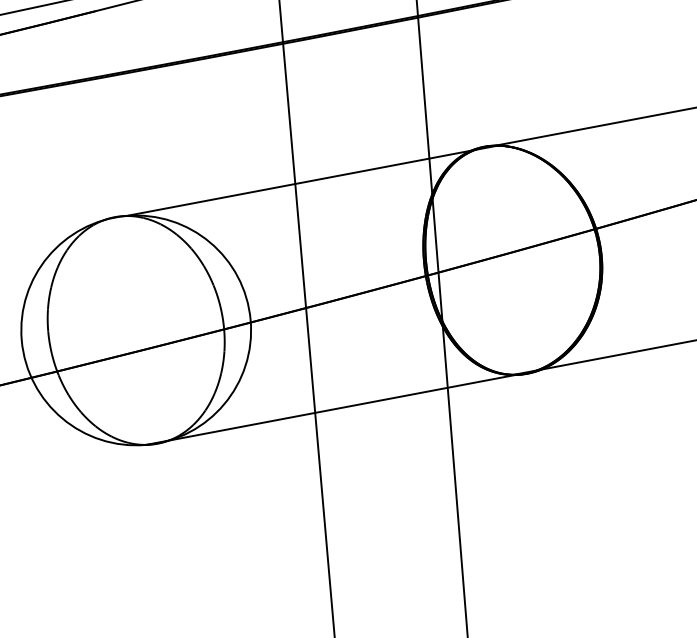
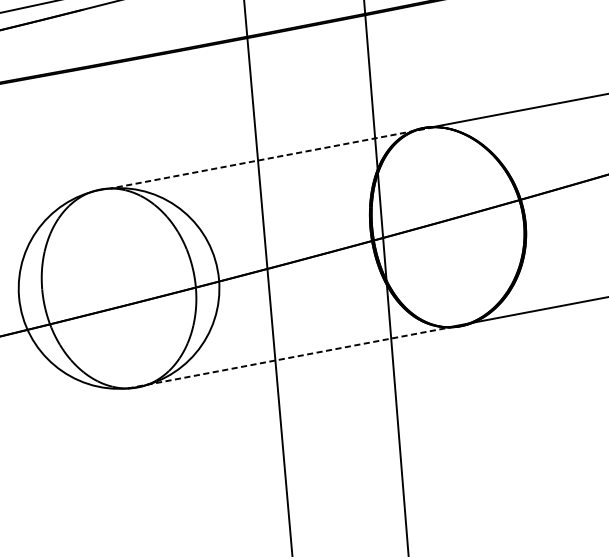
line: (311, 180) -> (272, 157), solid -> dashed
line: (331, 409) -> (289, 357), solid -> dashed

